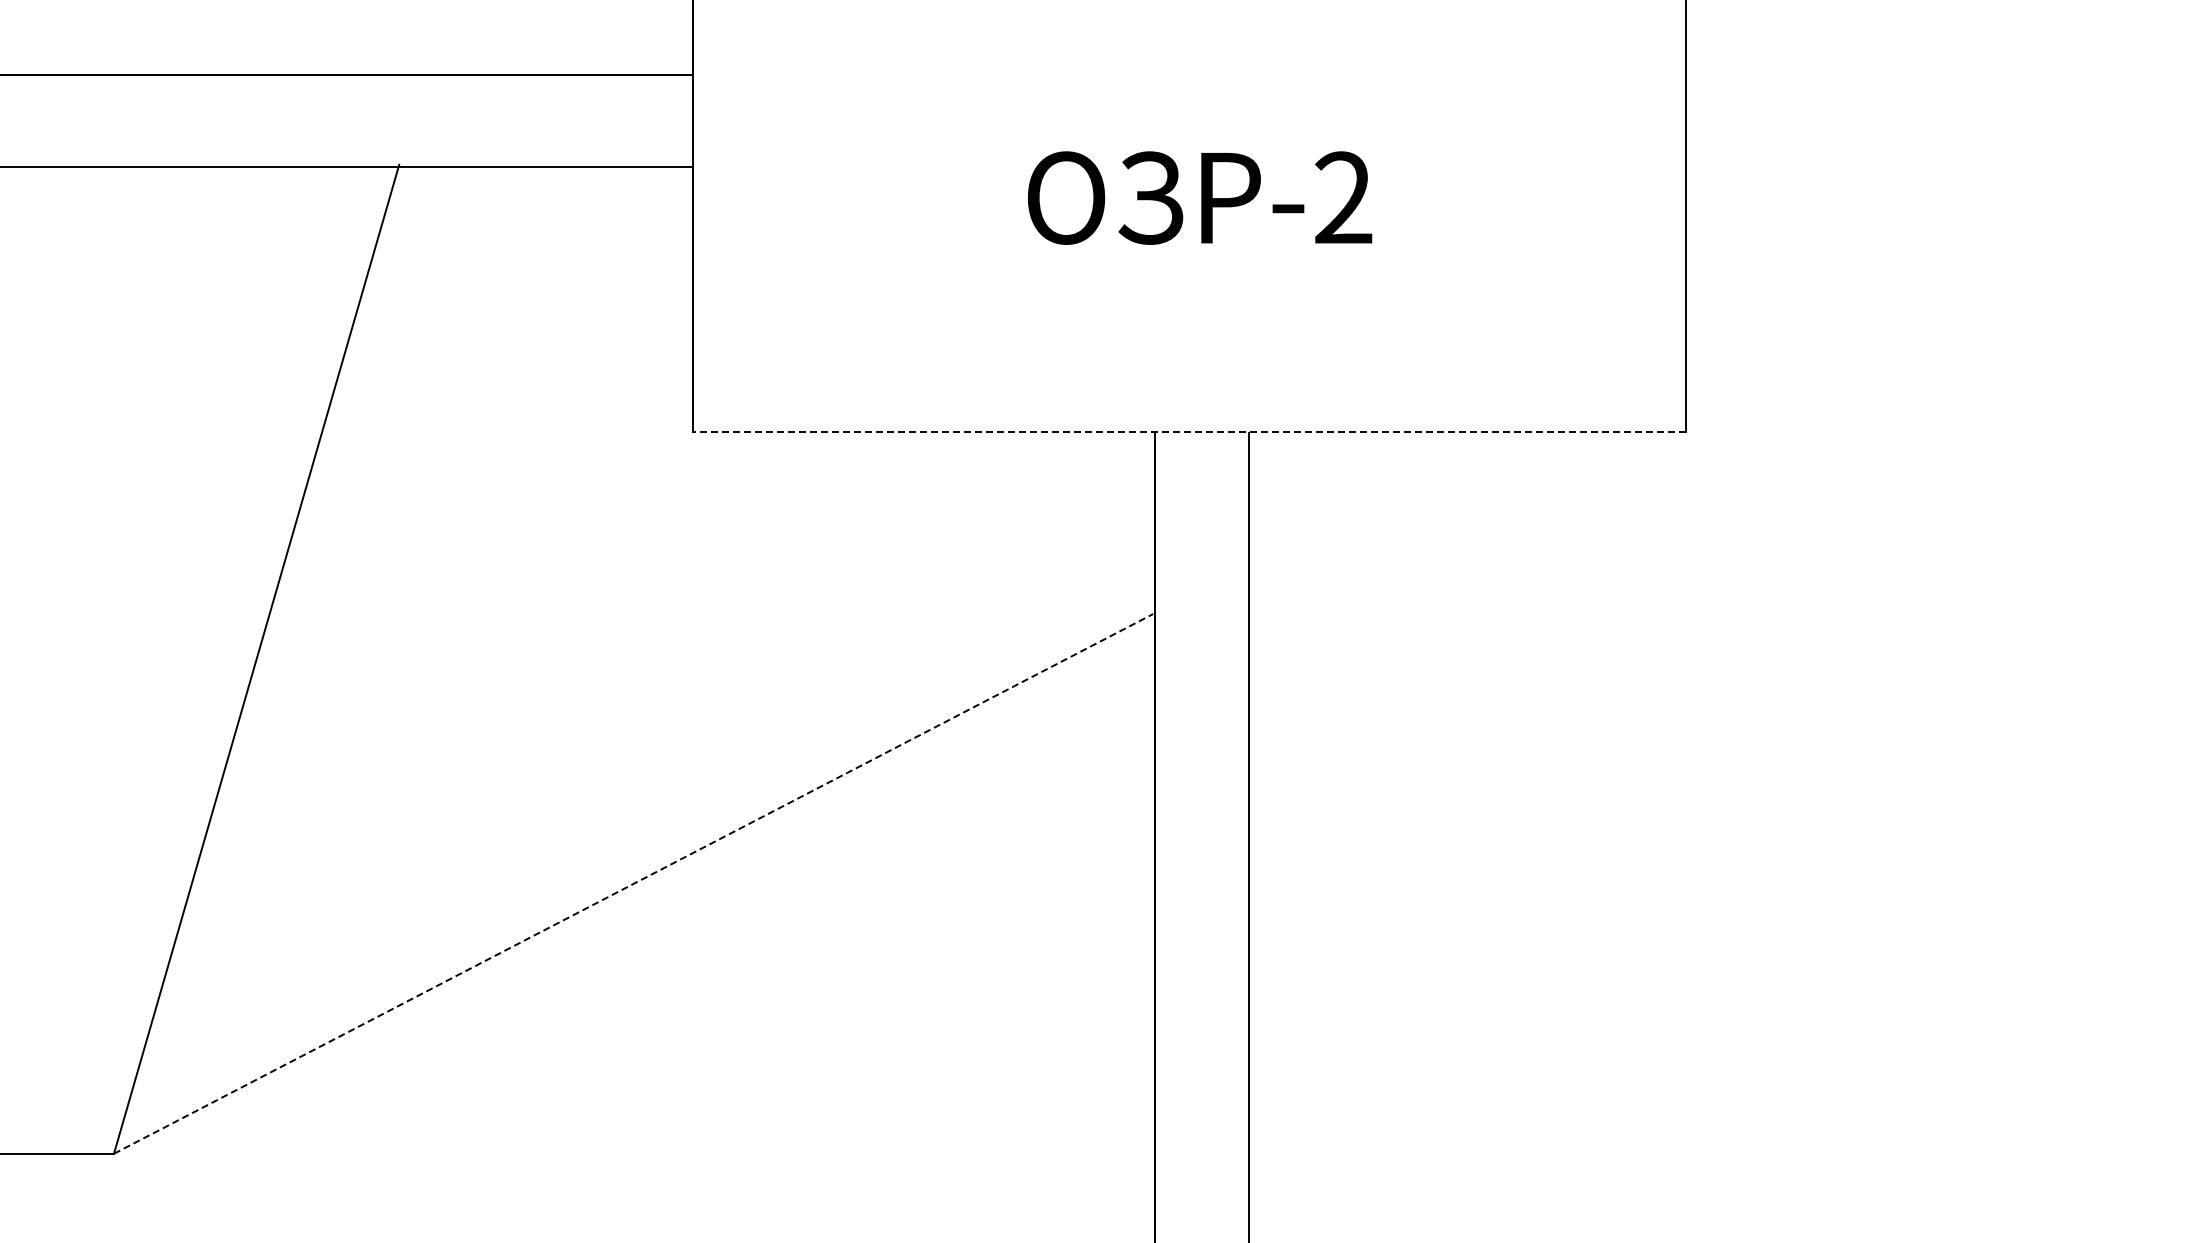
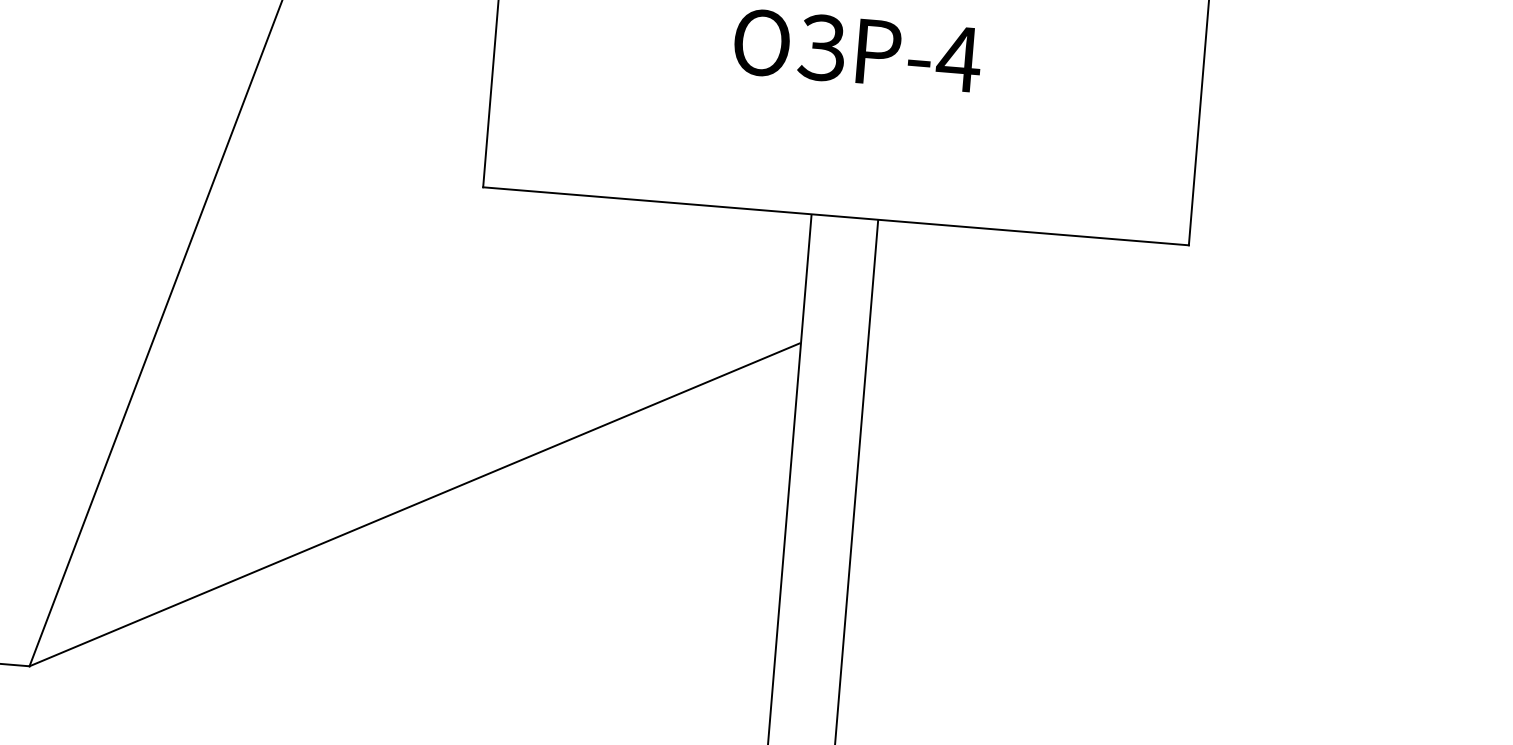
text: (1343, 197) -> (958, 58), -2 -> -4
line: (1189, 431) -> (835, 215), dashed -> solid
line: (634, 883) -> (415, 504), dashed -> solid

